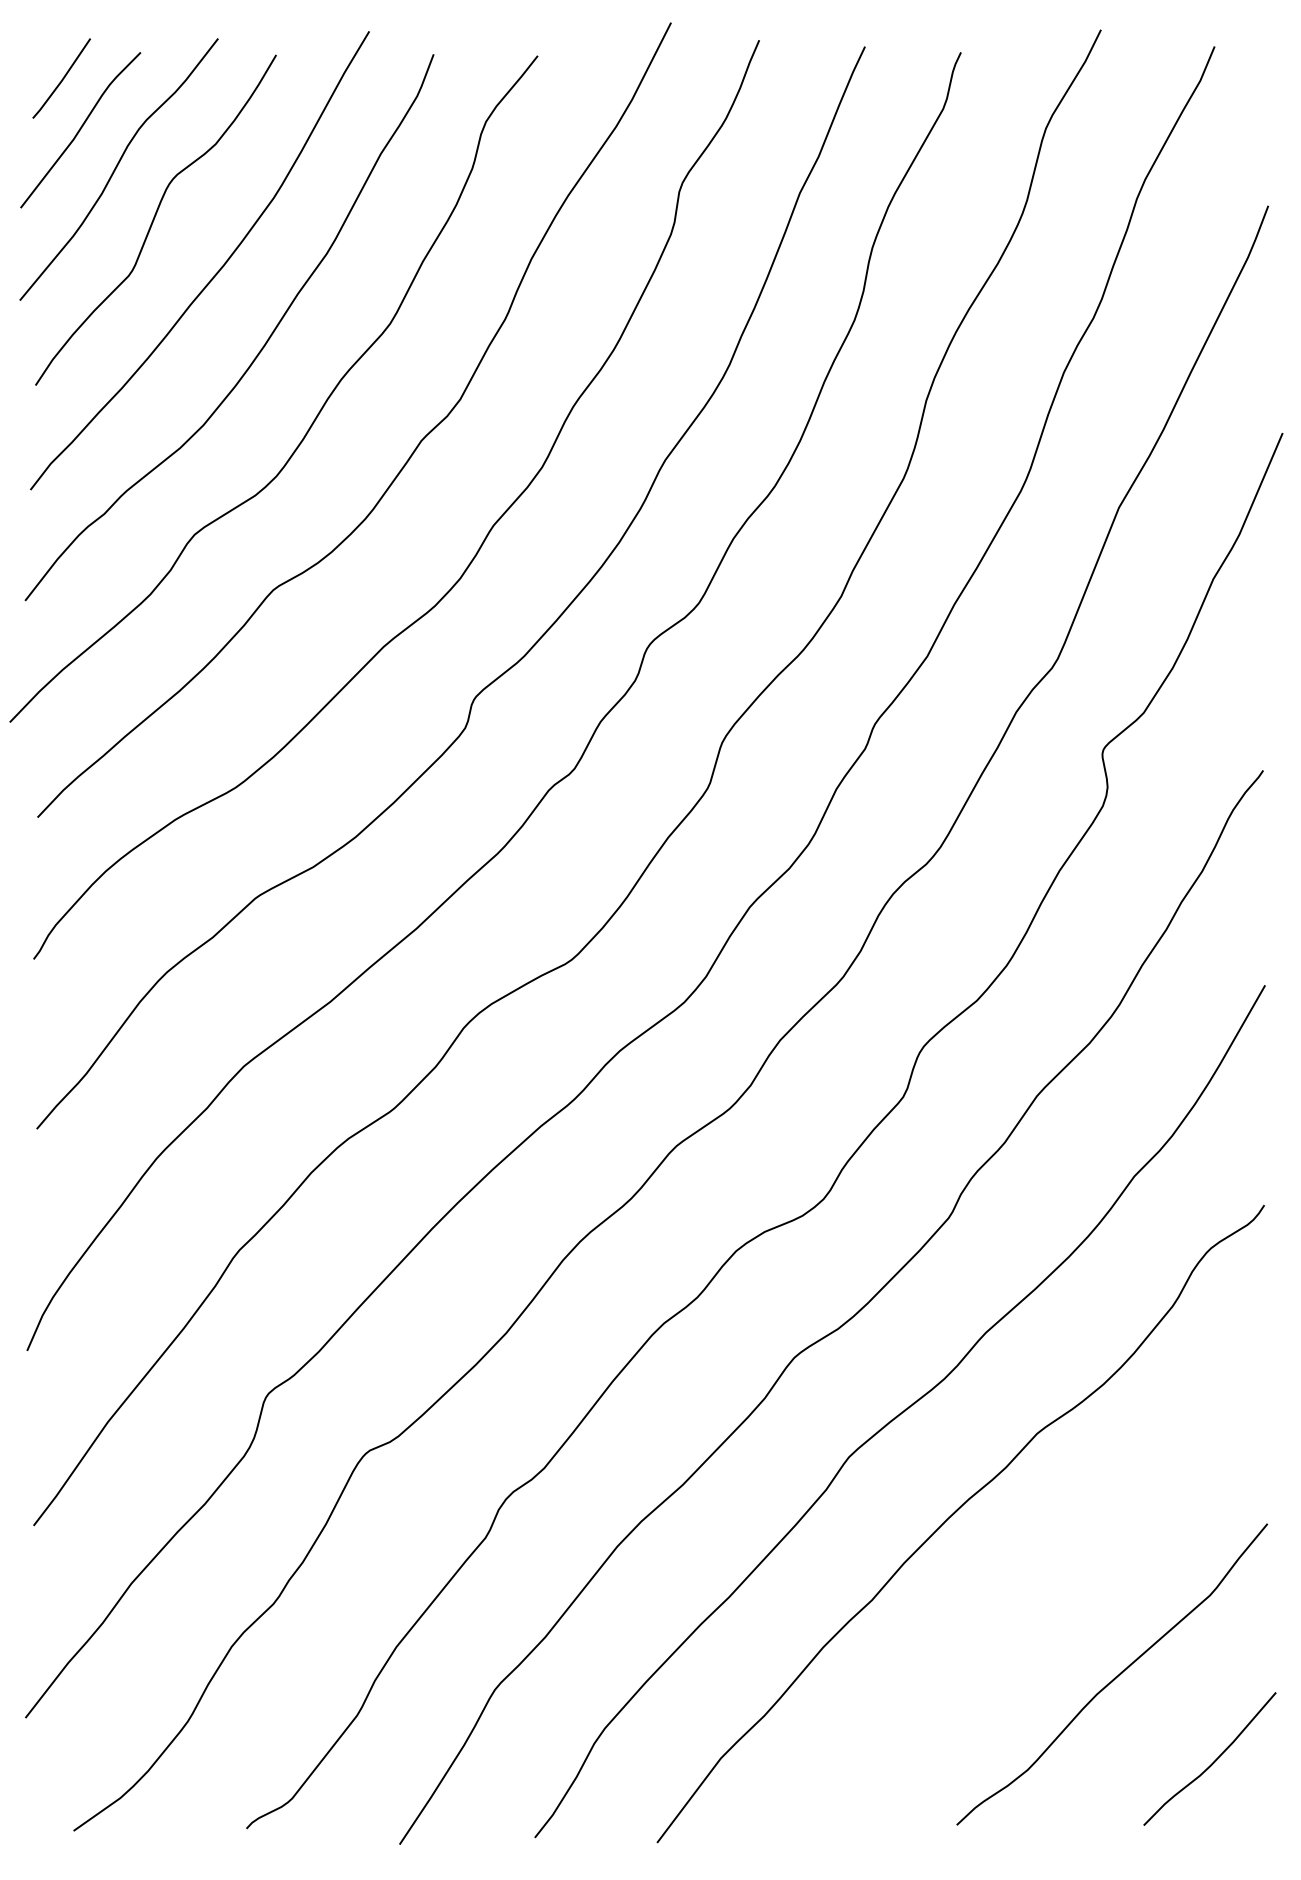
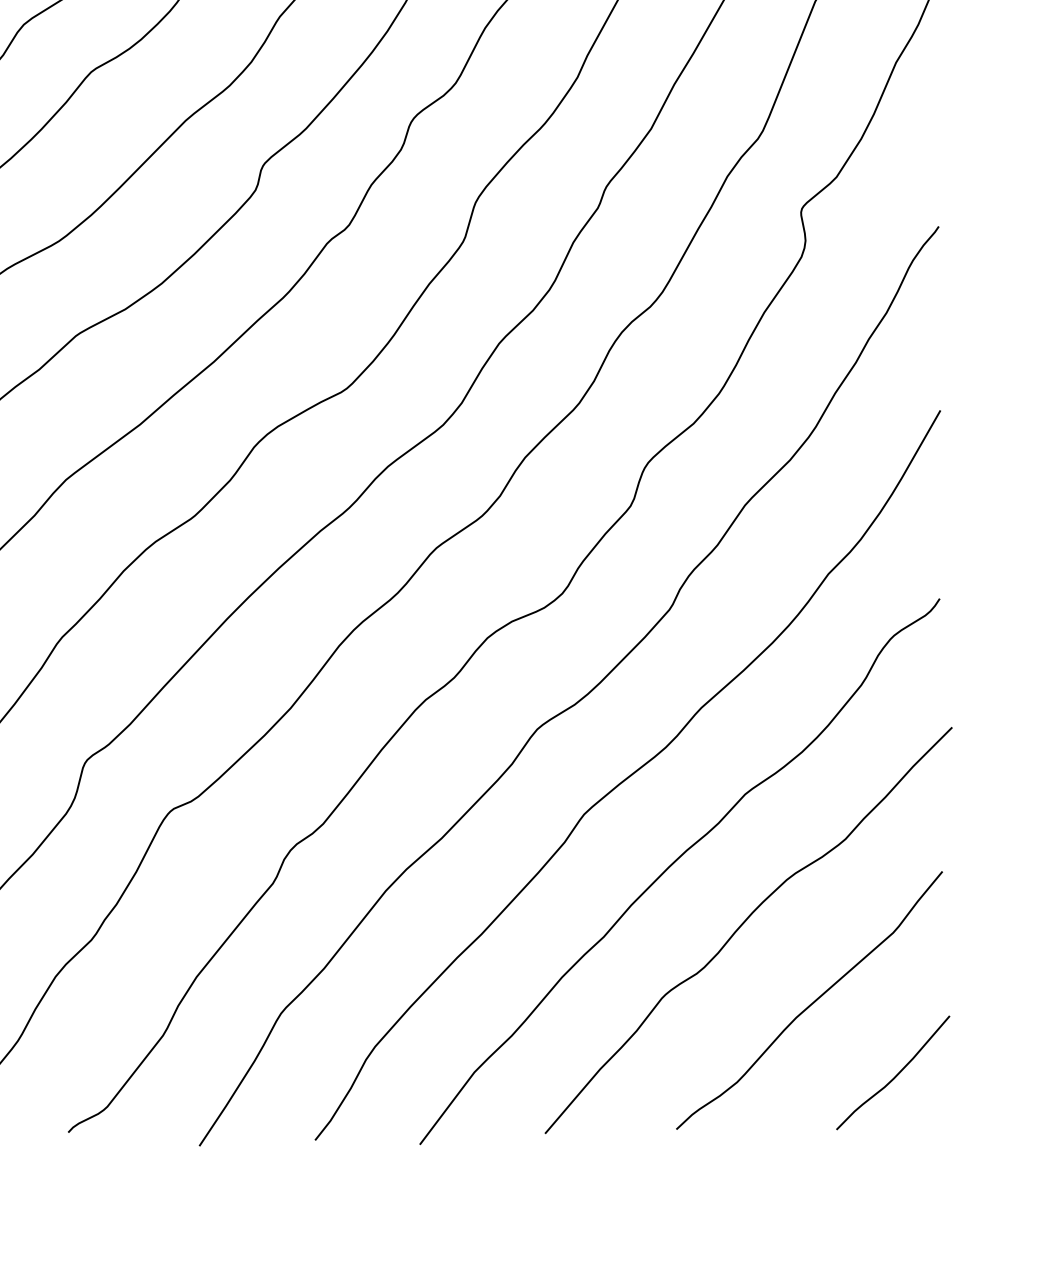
curve: (1034, 1586) -> (742, 925), added

